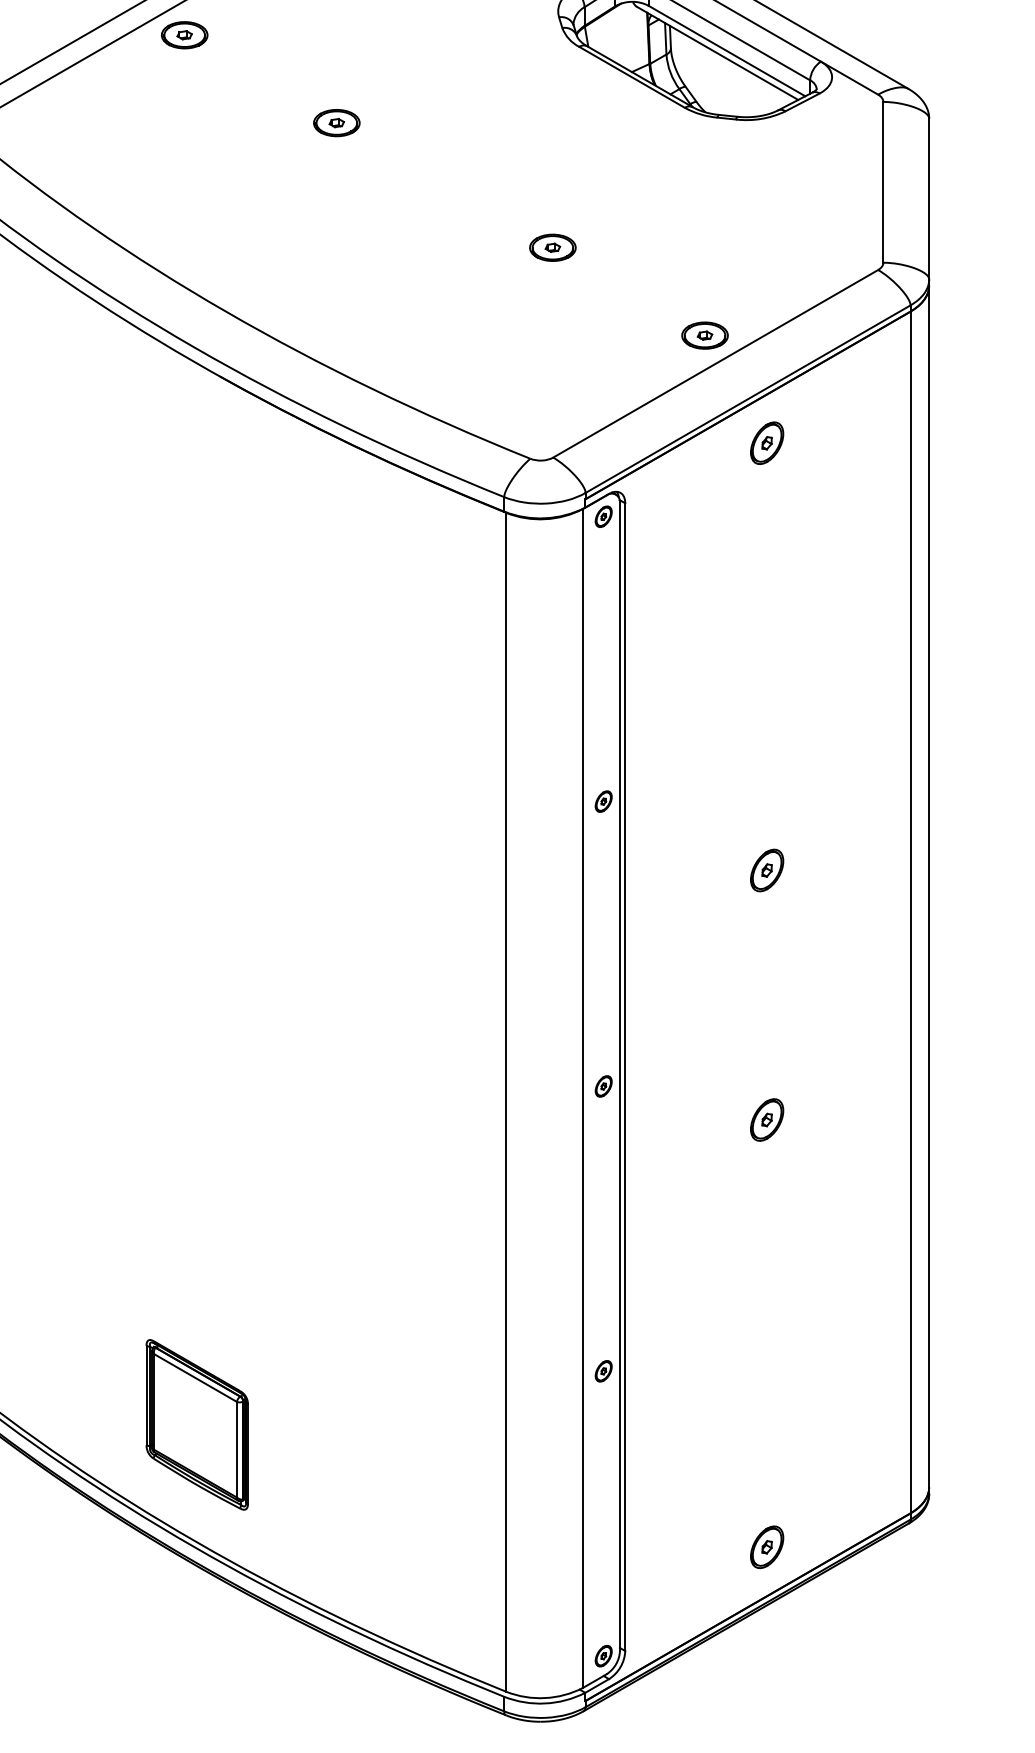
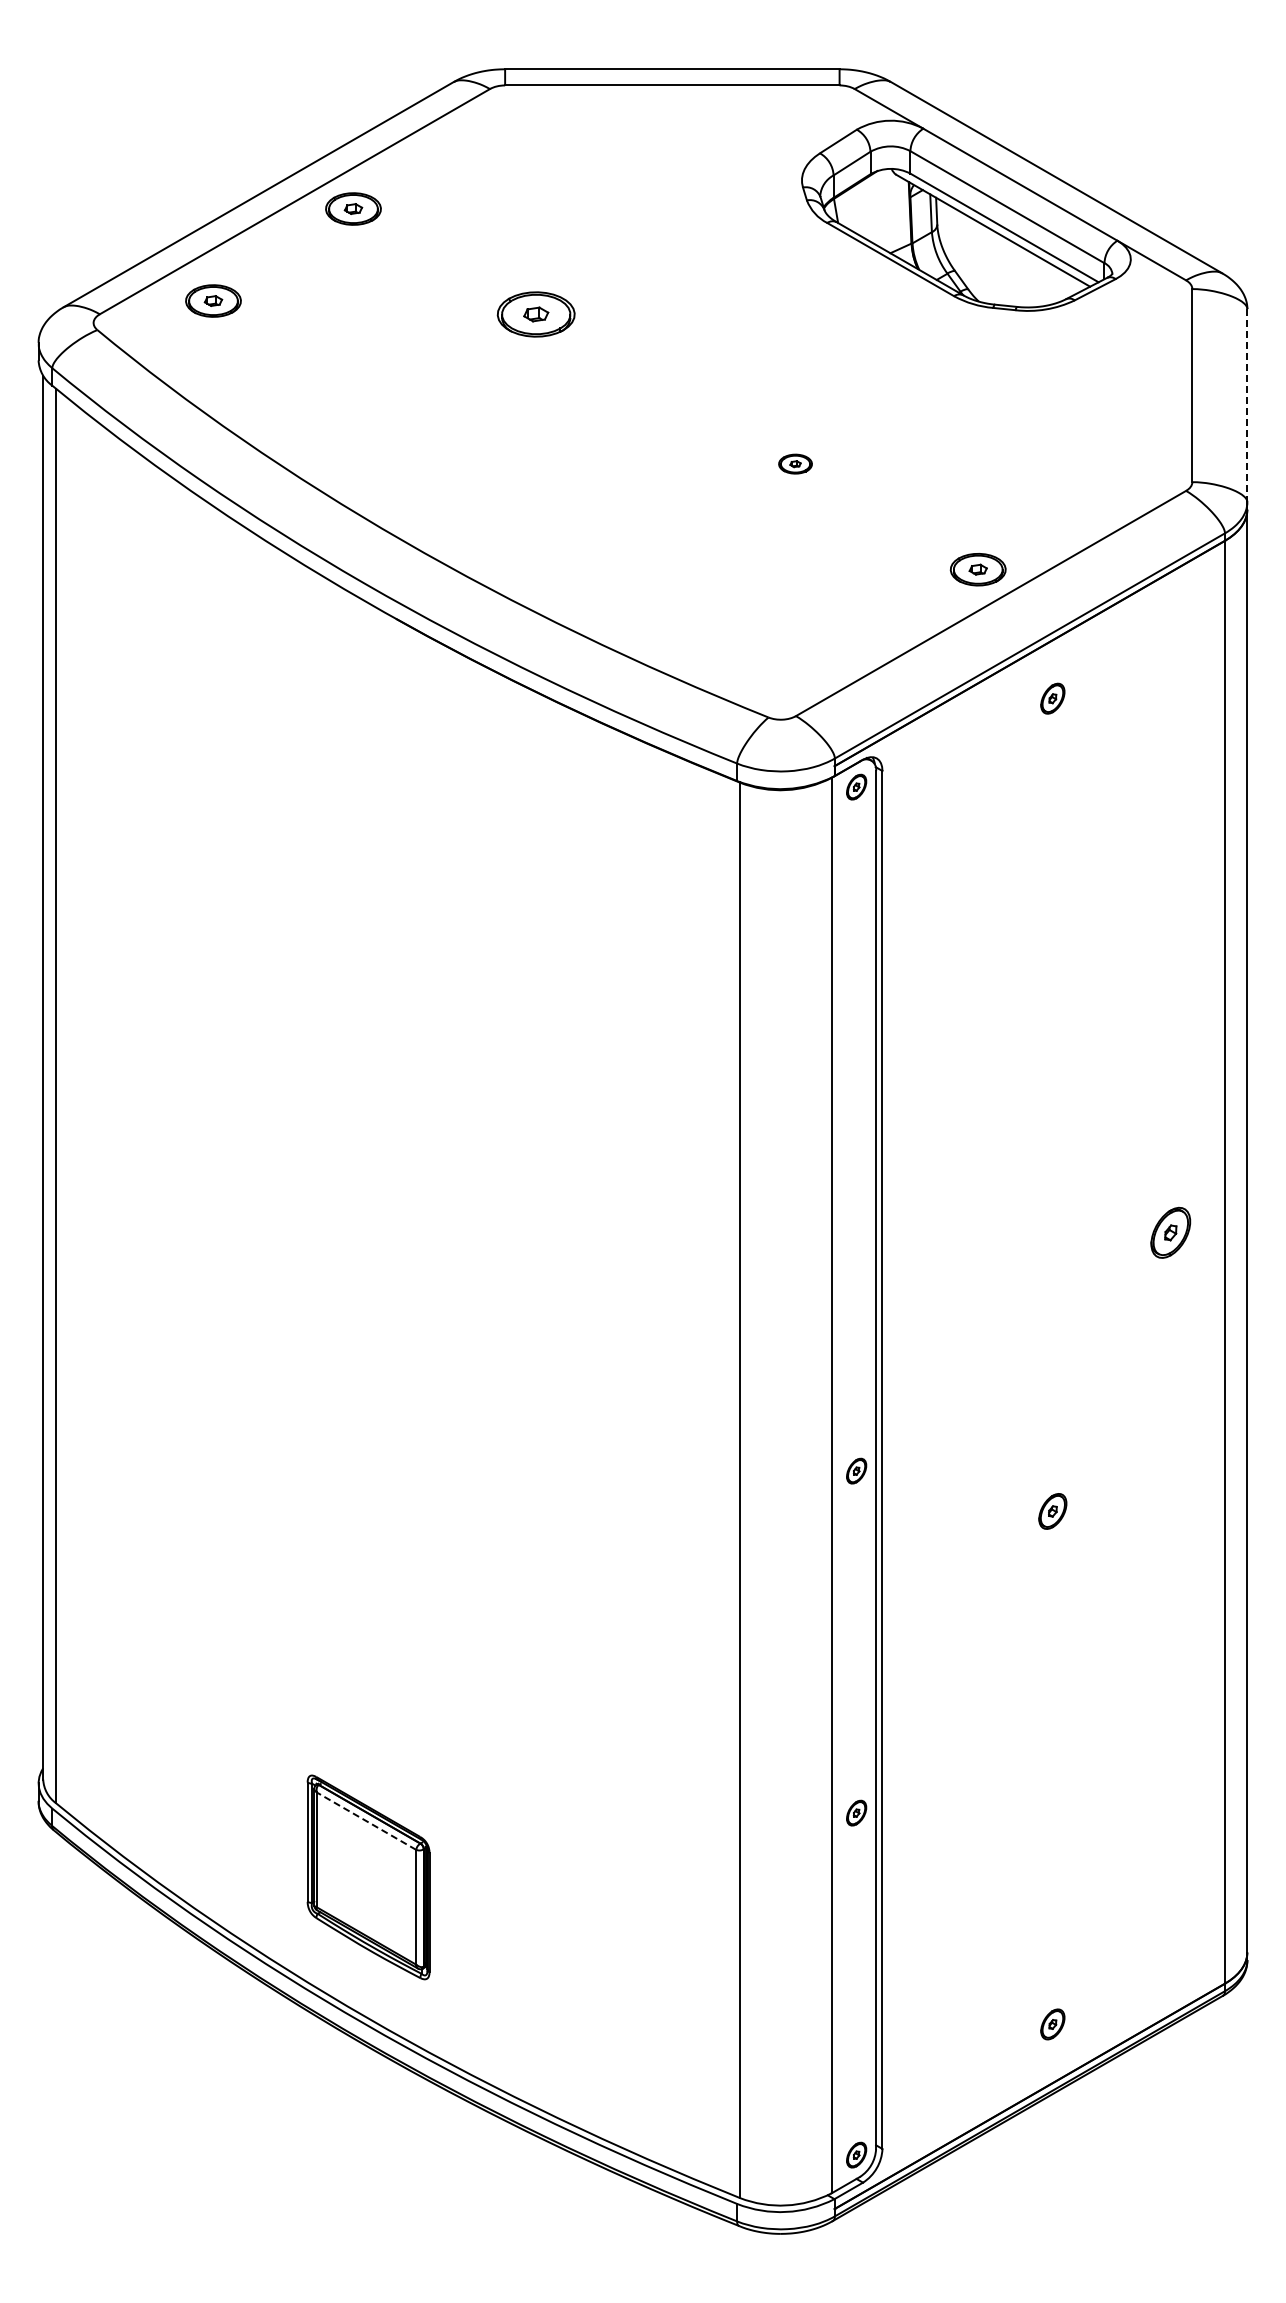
part: (68, 111) -> (213, 300), added
part: (336, 123) -> (535, 314), size x1.4
line: (929, 198) -> (1247, 405), solid -> dashed
part: (552, 247) -> (795, 463), size x0.6
part: (766, 442) -> (1052, 698), size x0.6
part: (603, 801) -> (856, 1128), removed
part: (766, 870) -> (1170, 1232), moved
part: (766, 1120) -> (1052, 1511), size x0.7
line: (195, 1377) -> (366, 1820), solid -> dashed
part: (766, 1547) -> (1052, 2024), size x0.6

